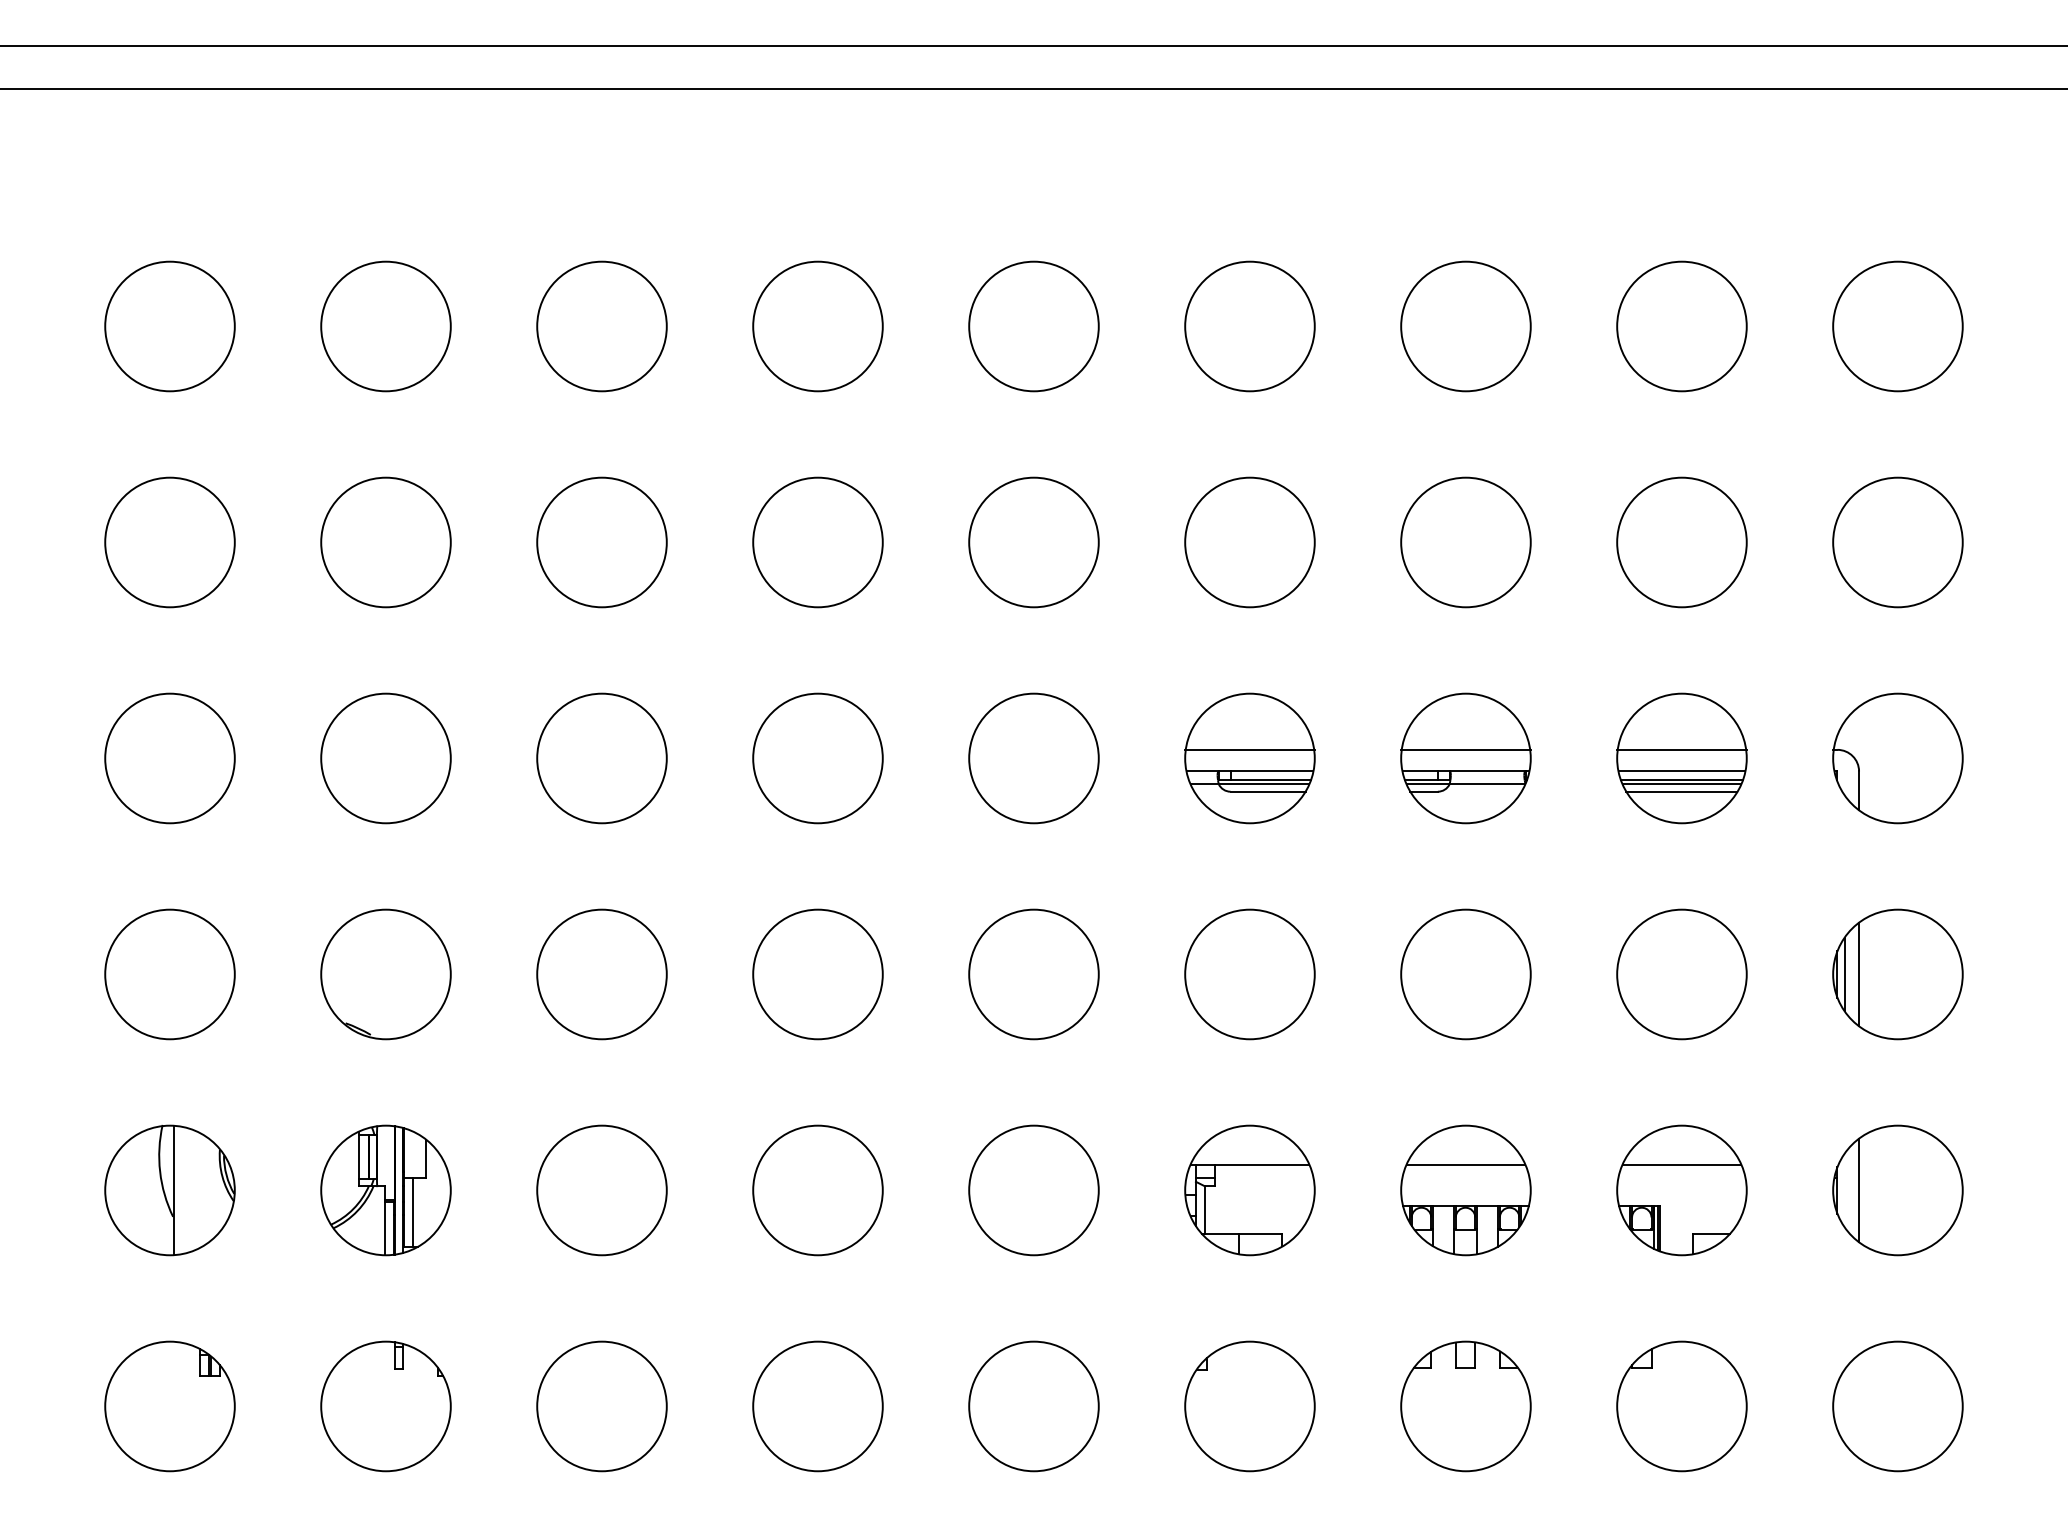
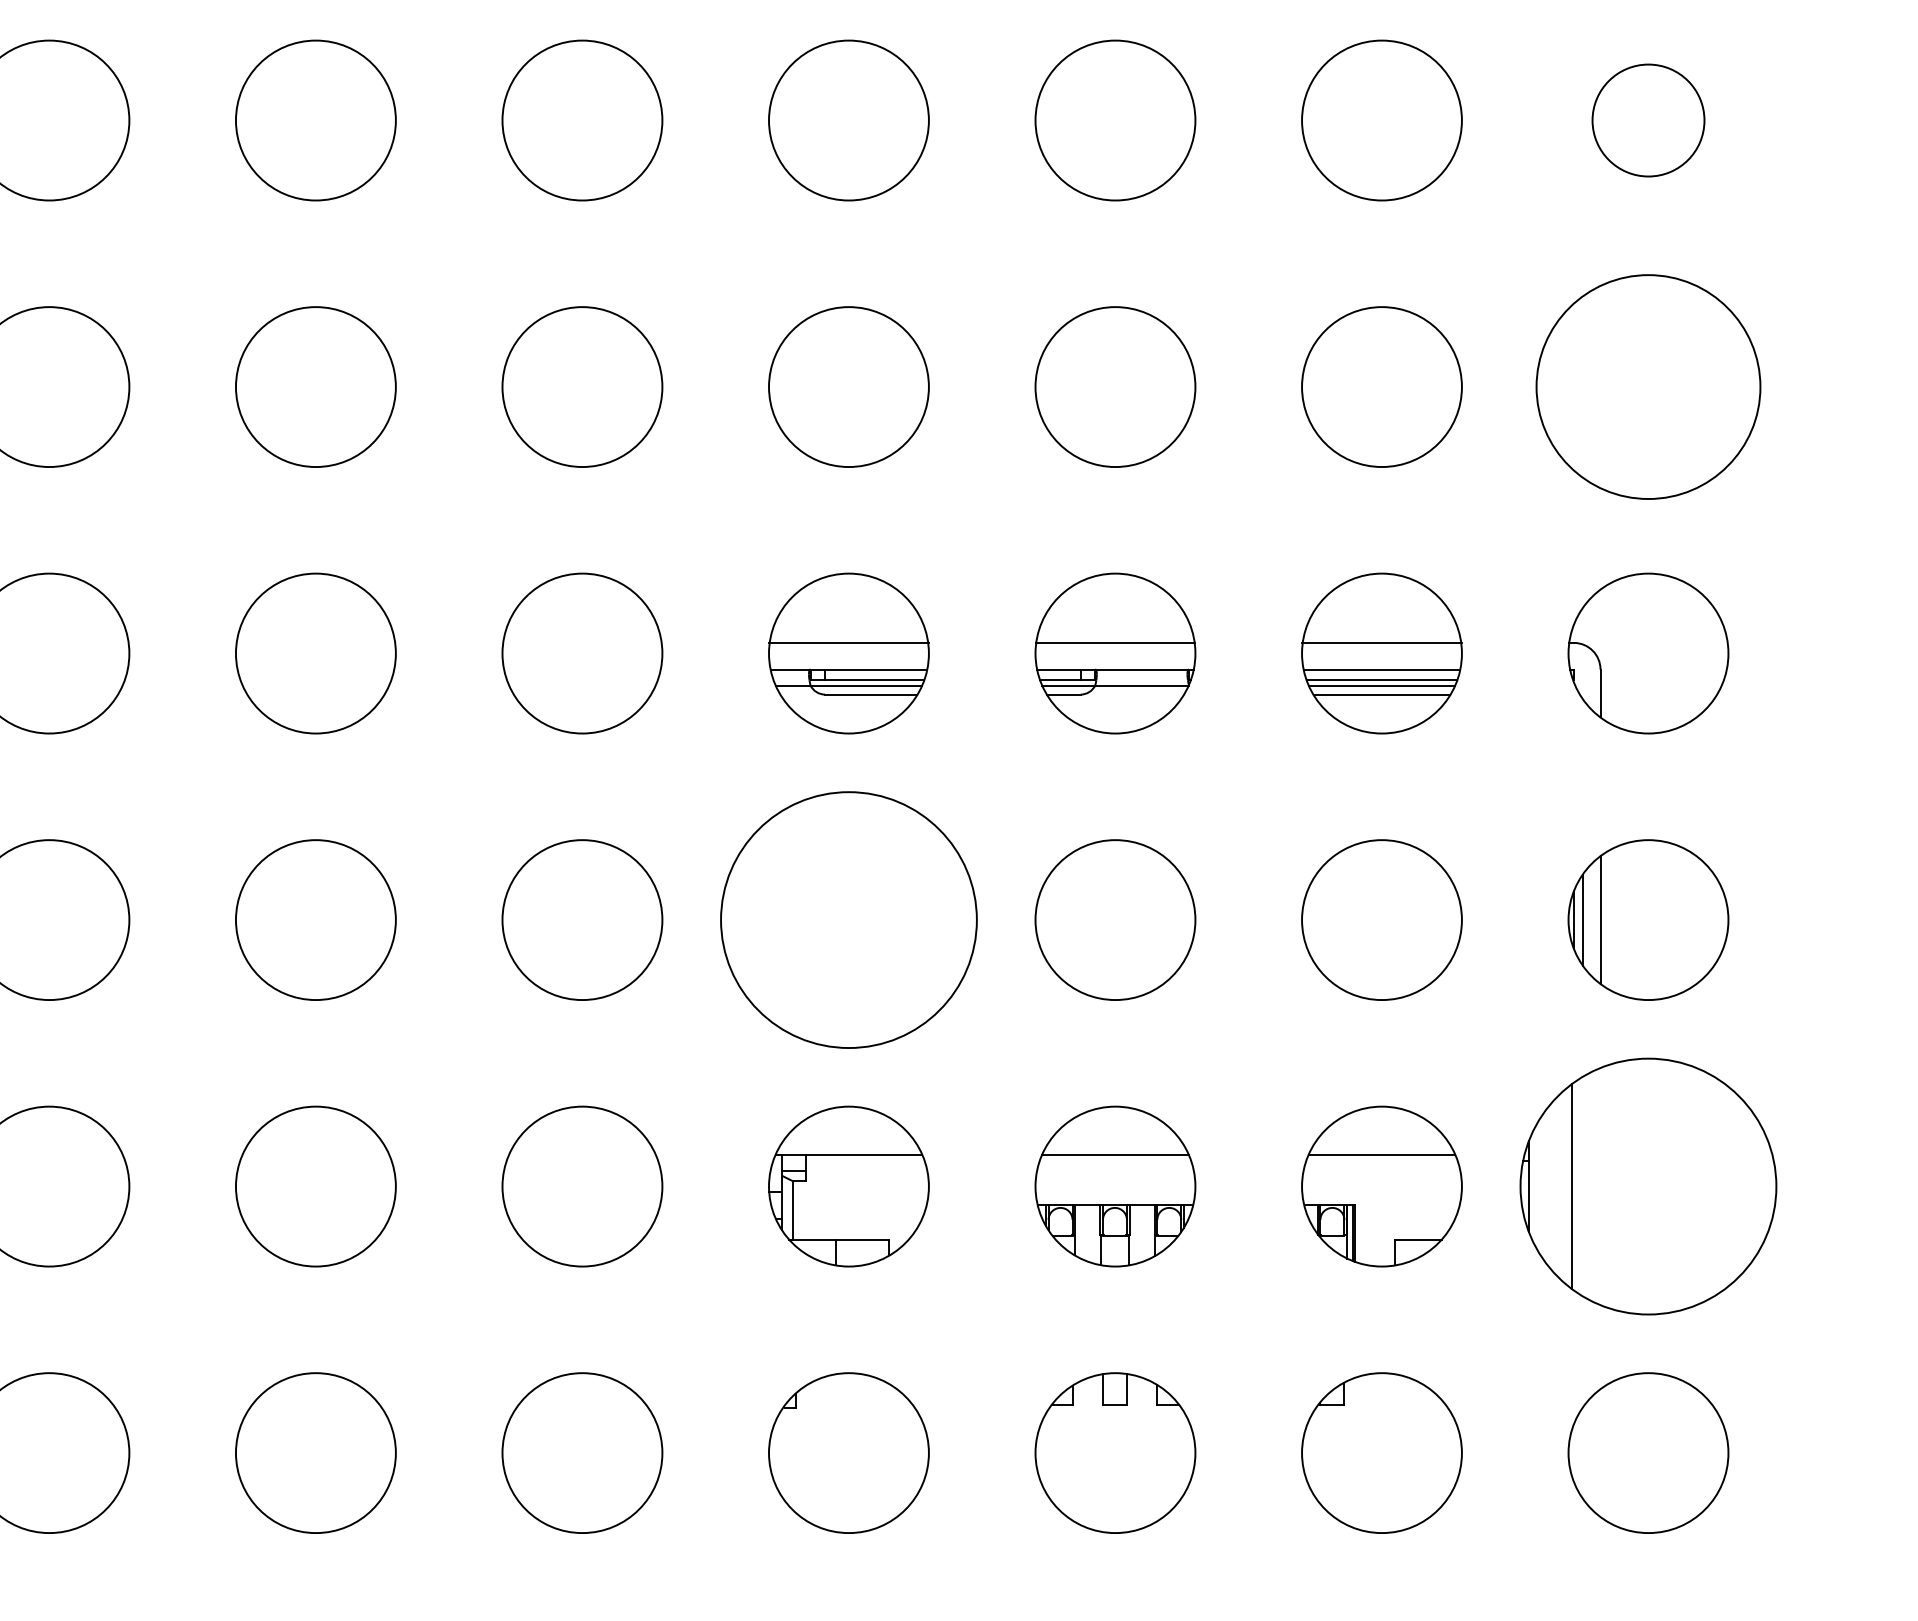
circle: (1897, 326) -> (1647, 120), size x0.7
circle: (1897, 542) -> (1647, 387), size x1.4
circle: (1249, 974) -> (848, 920), size x1.6
part: (1897, 1190) -> (1647, 1186), size x1.6

